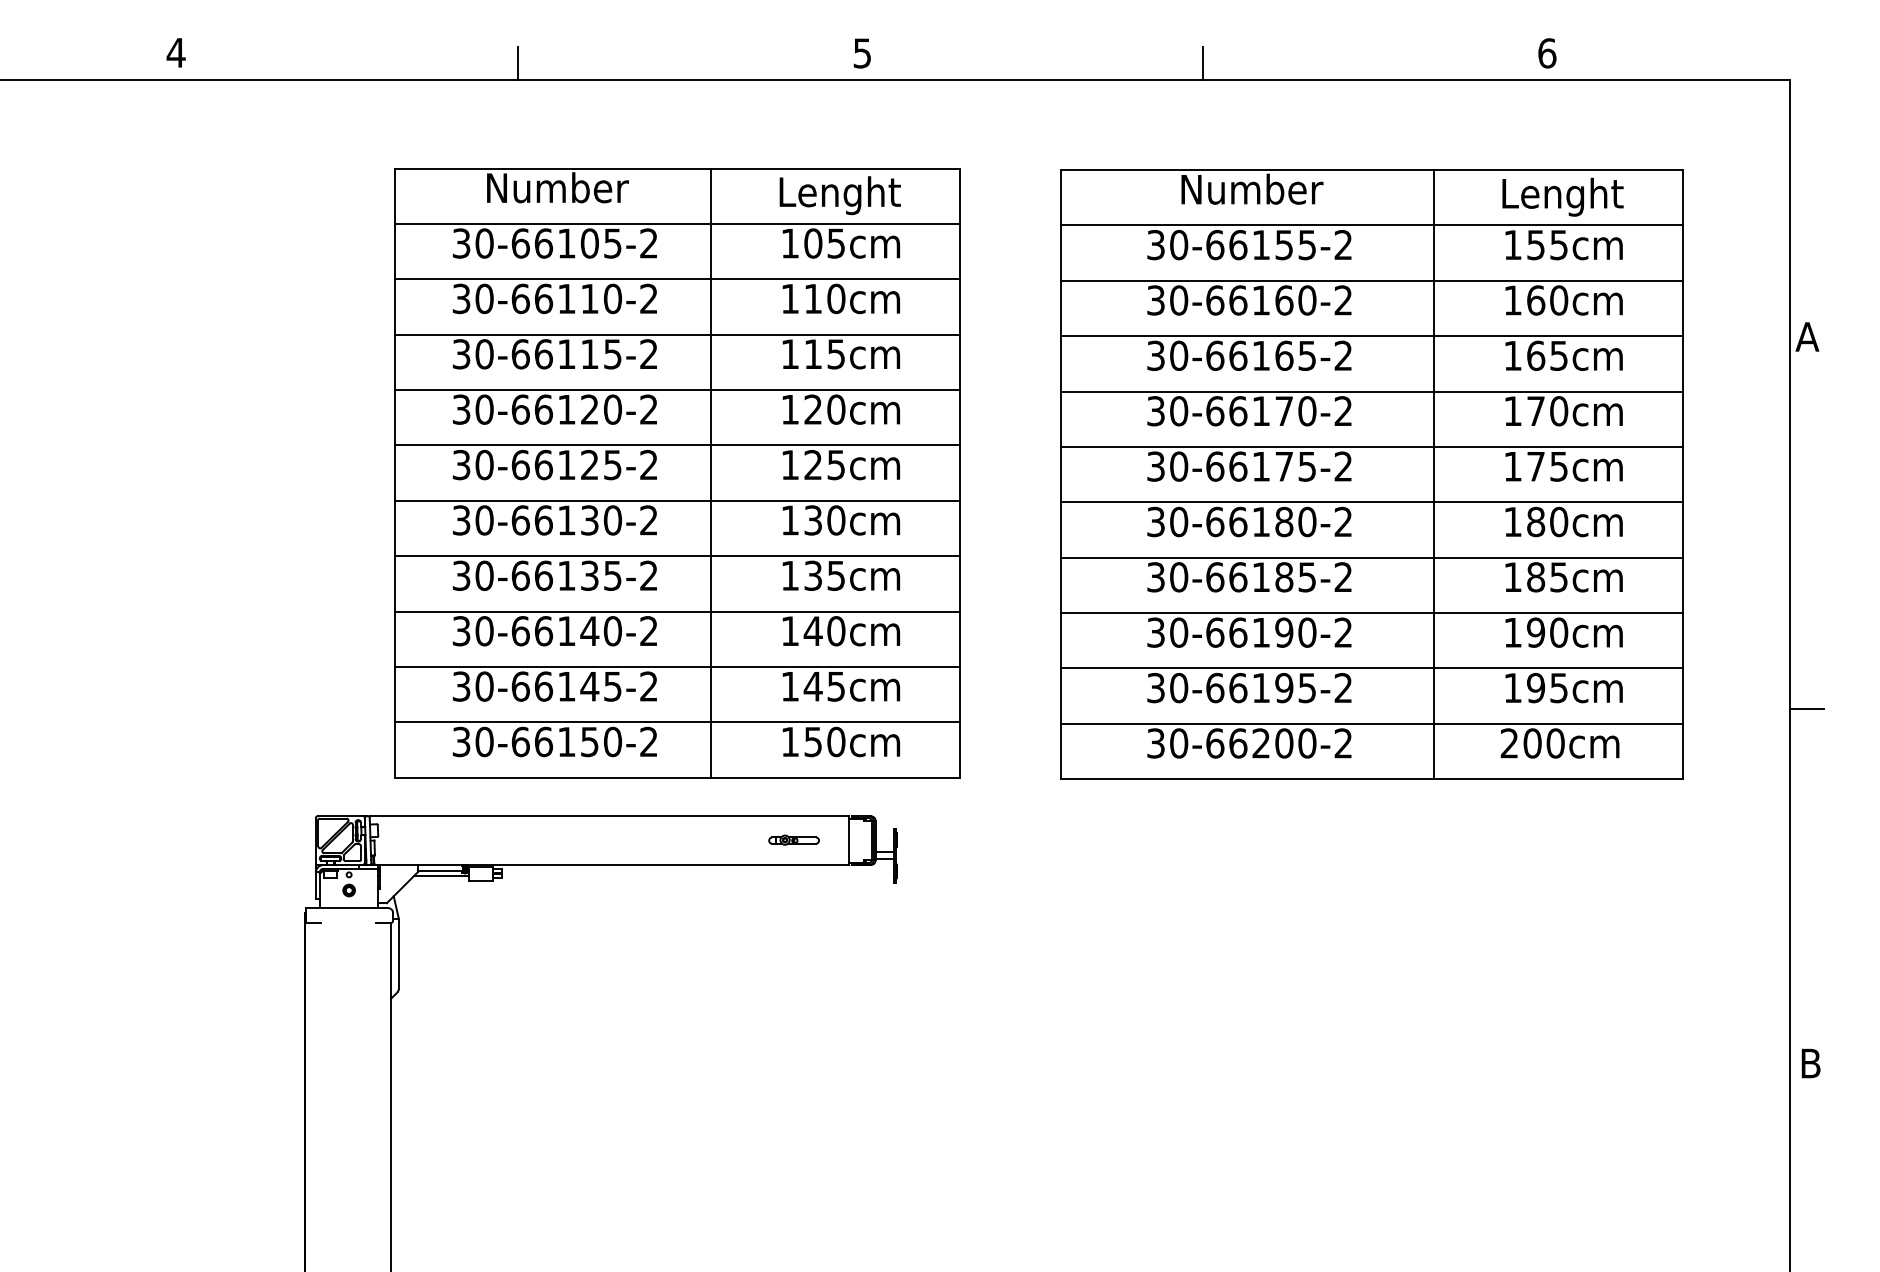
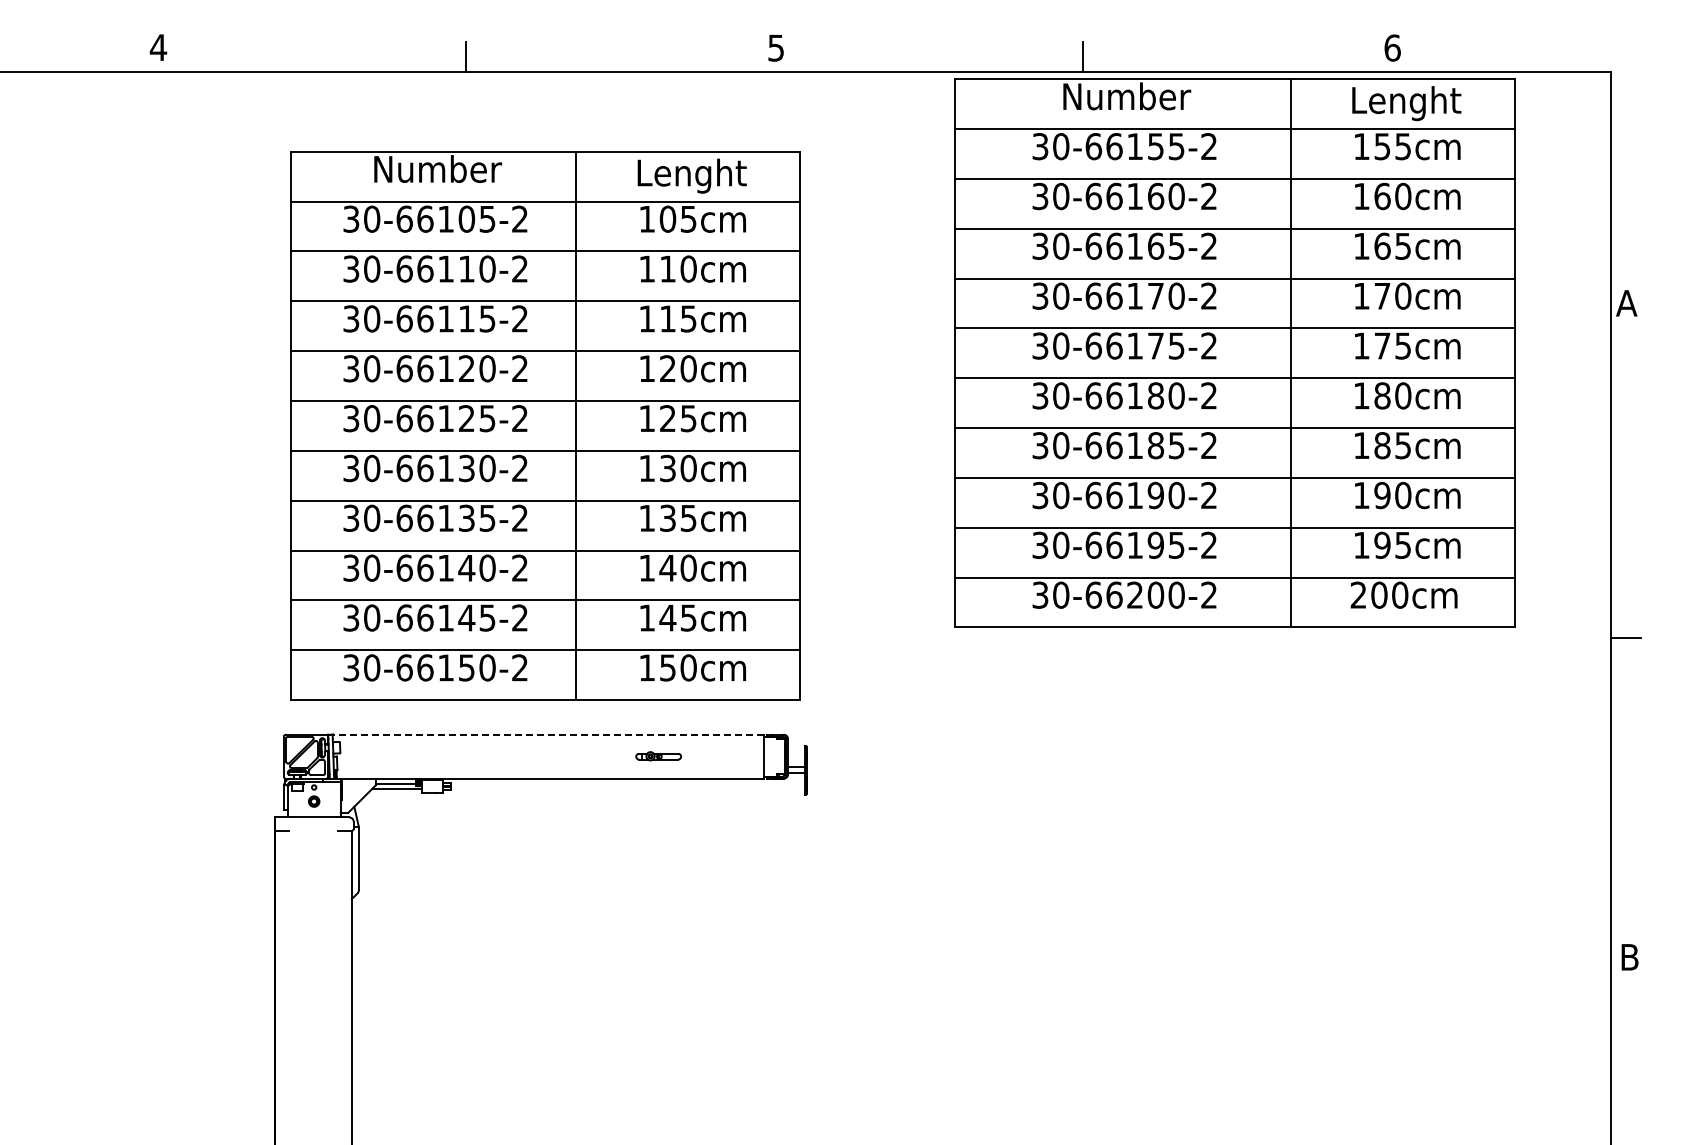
part: (677, 472) -> (545, 425), moved
part: (1371, 473) -> (1234, 352), moved
line: (609, 815) -> (548, 734), solid -> dashed
part: (793, 840) -> (658, 756), moved

